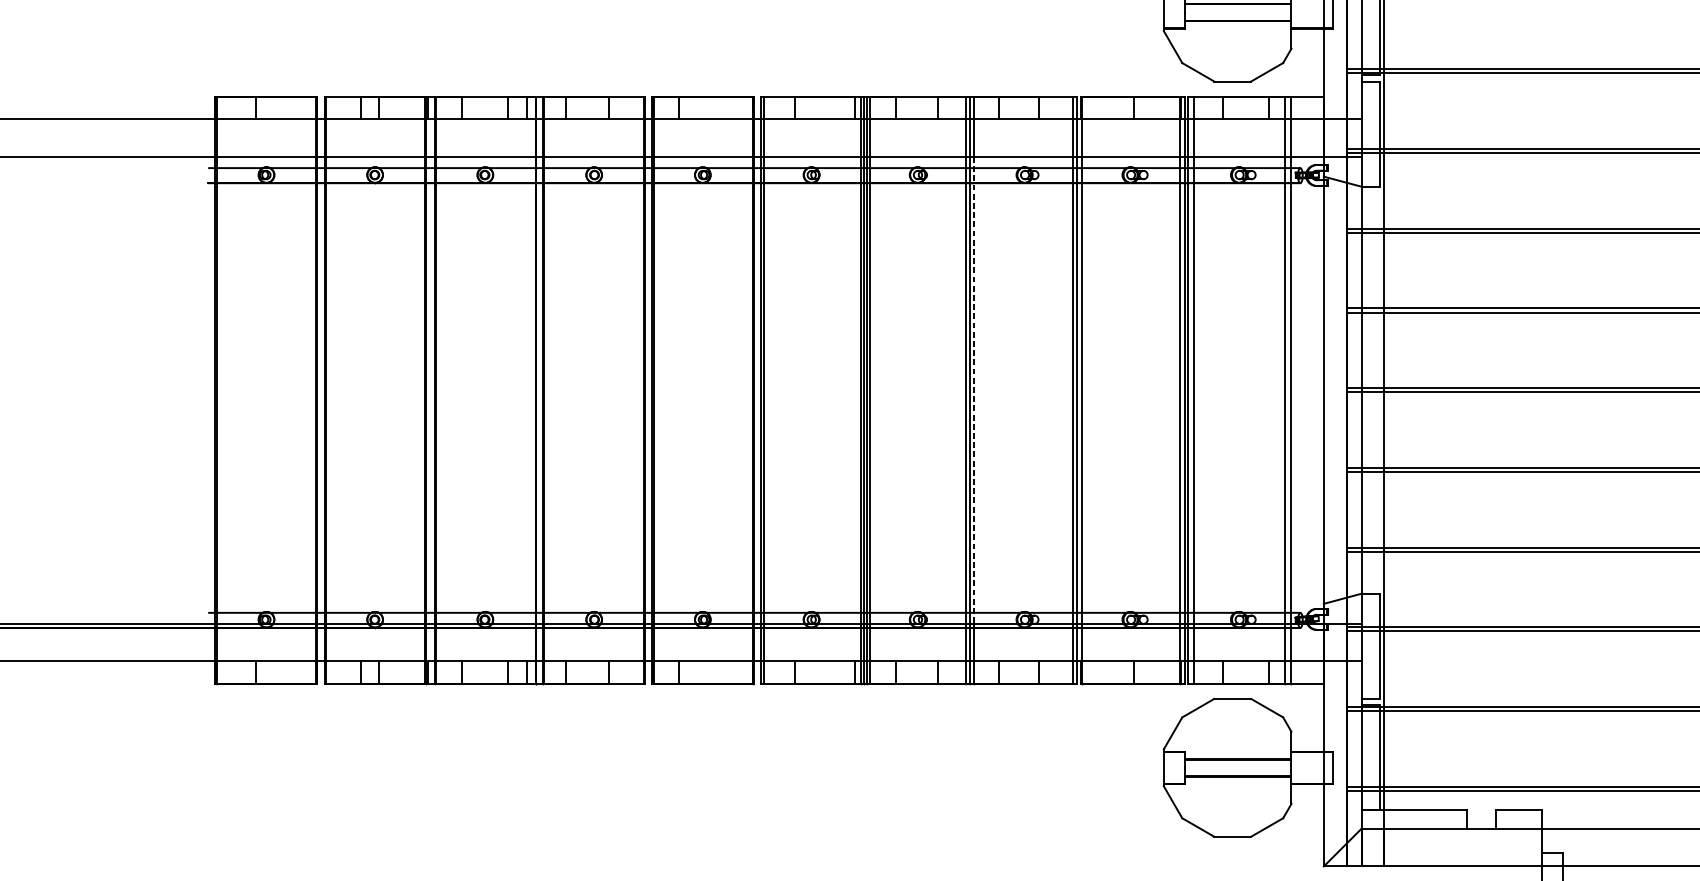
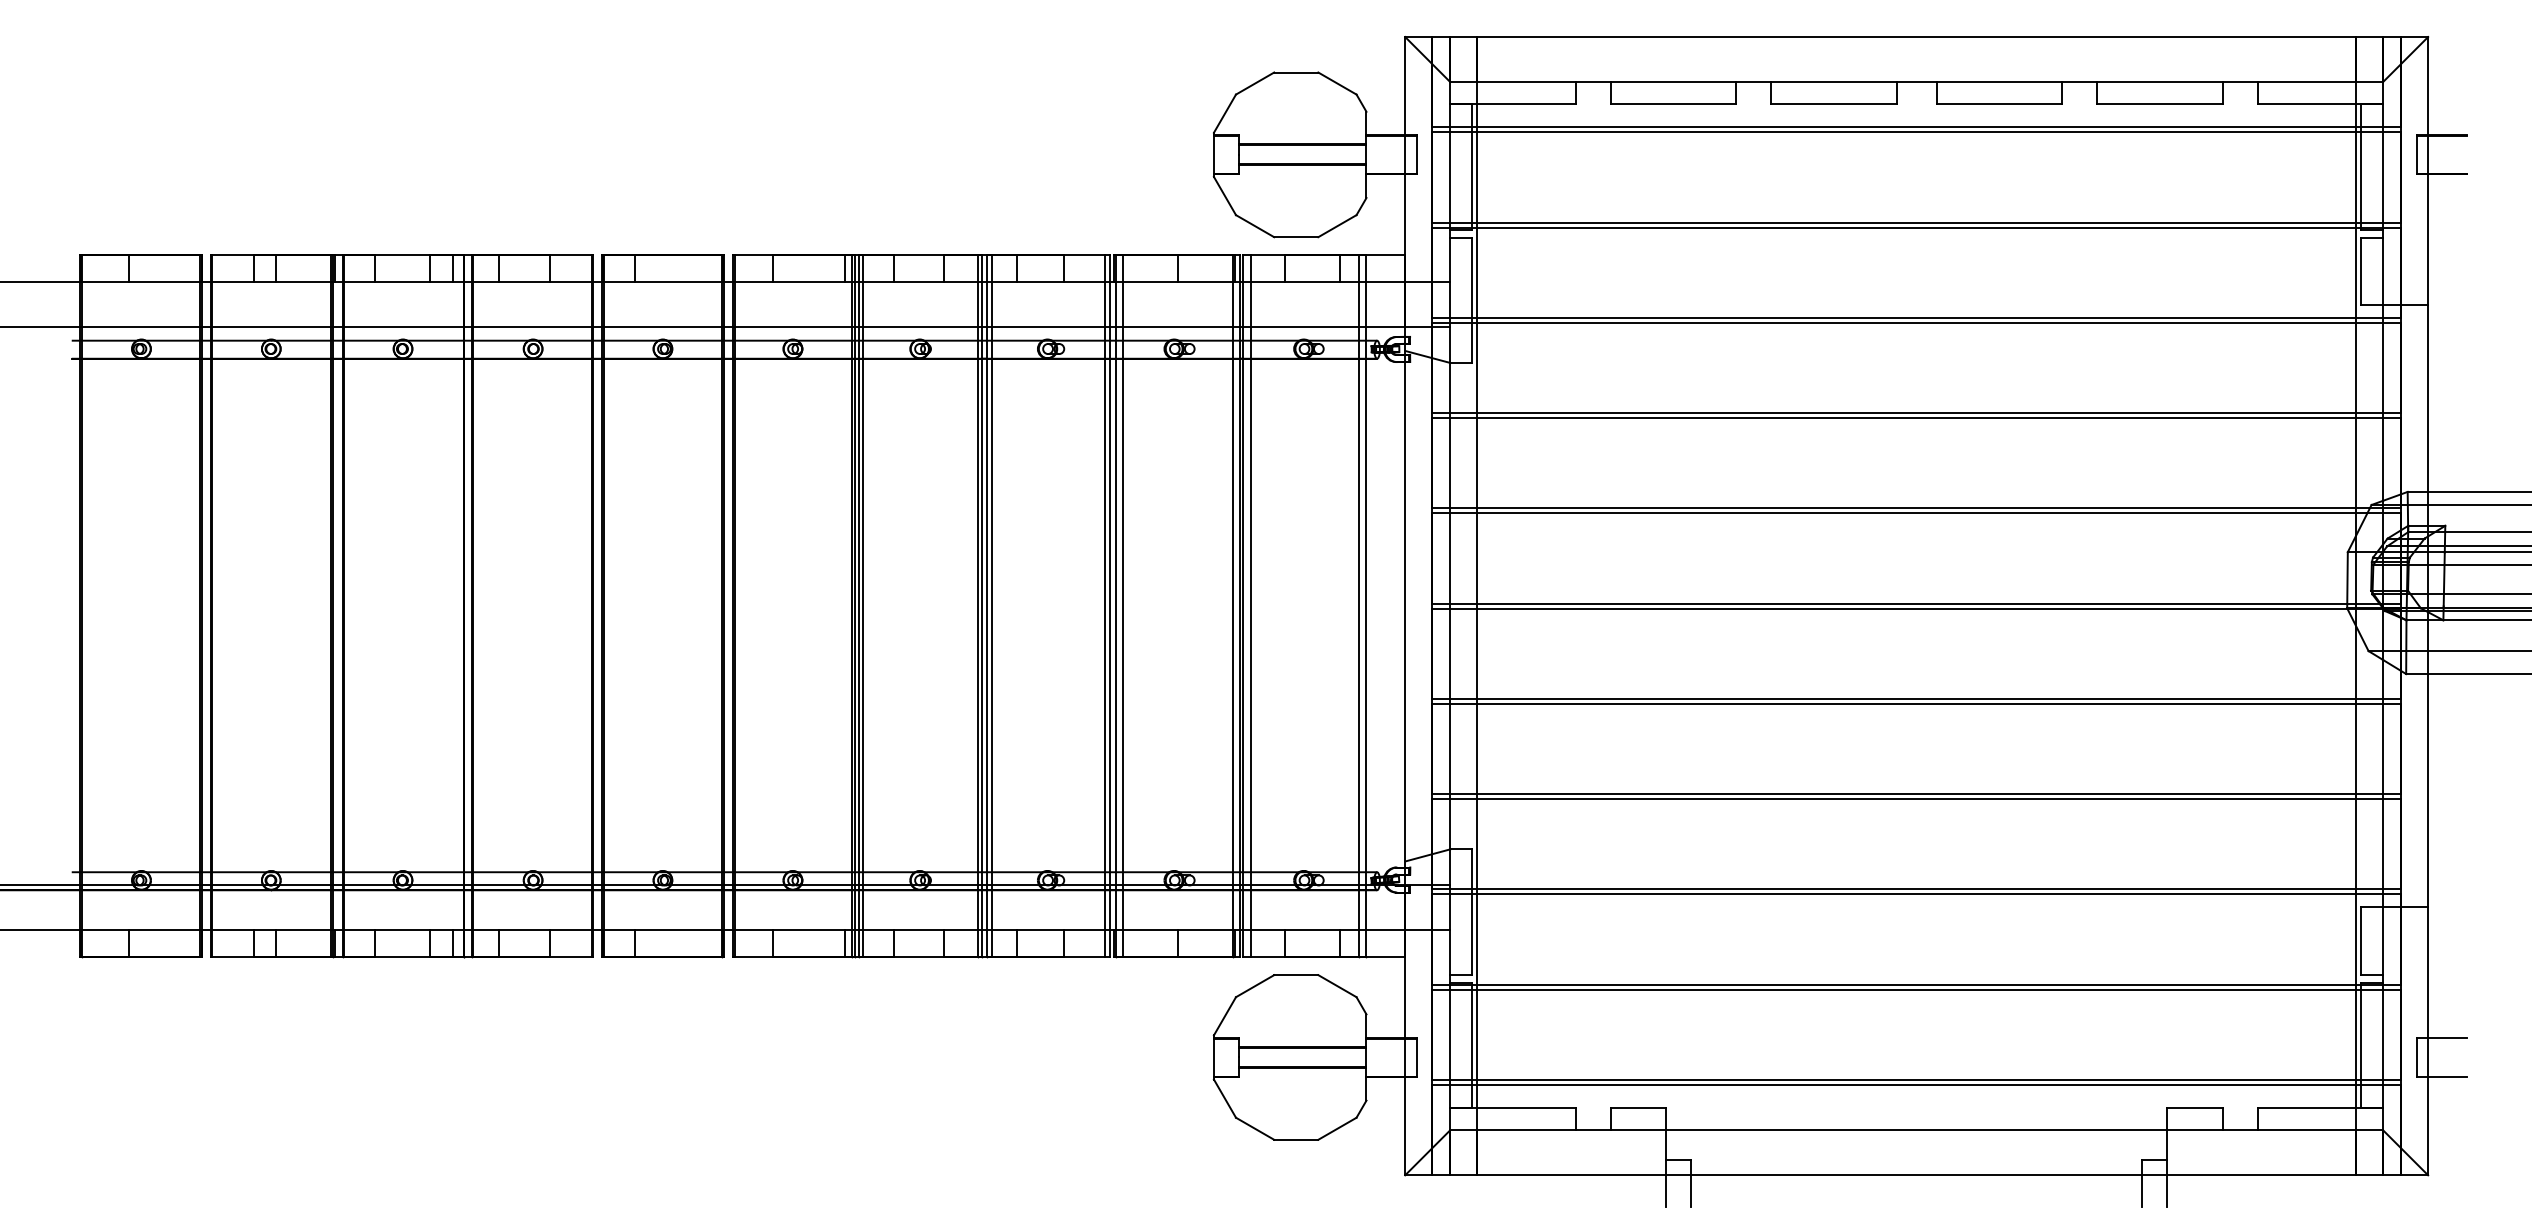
line: (973, 390) -> (986, 606), dashed -> solid
line: (978, 390) -> (992, 606), added
line: (1087, 390) -> (1122, 606), added

